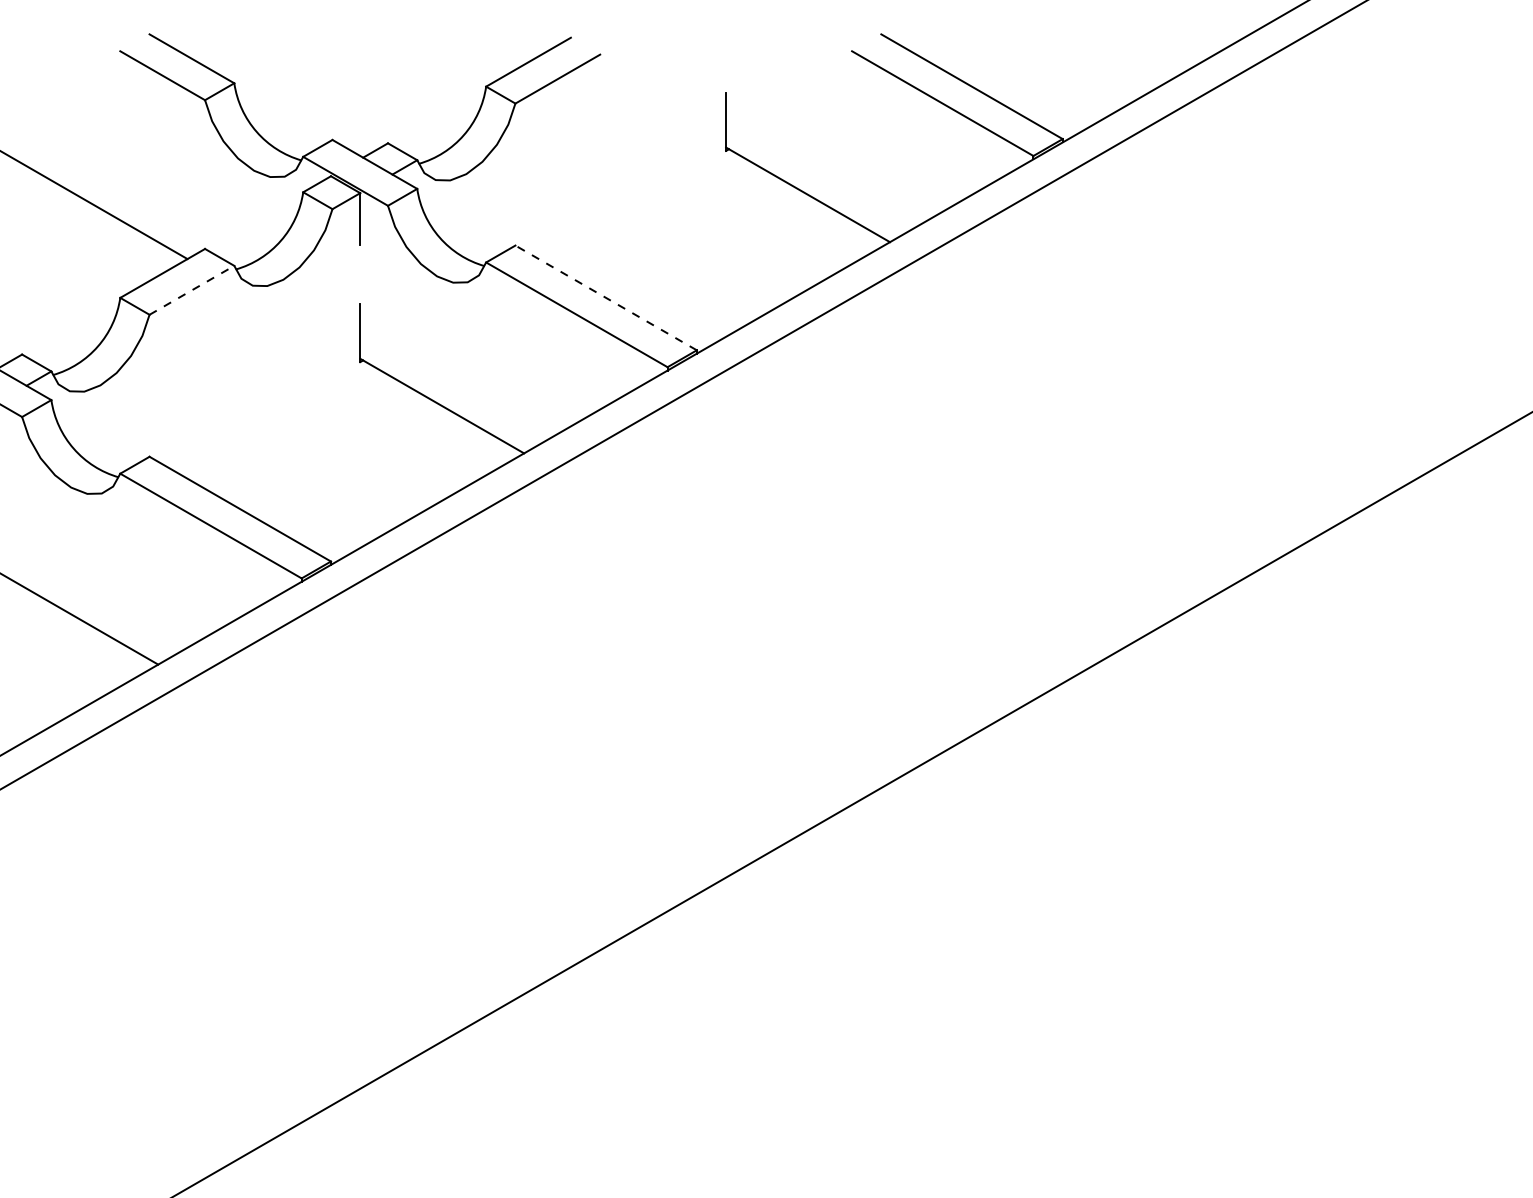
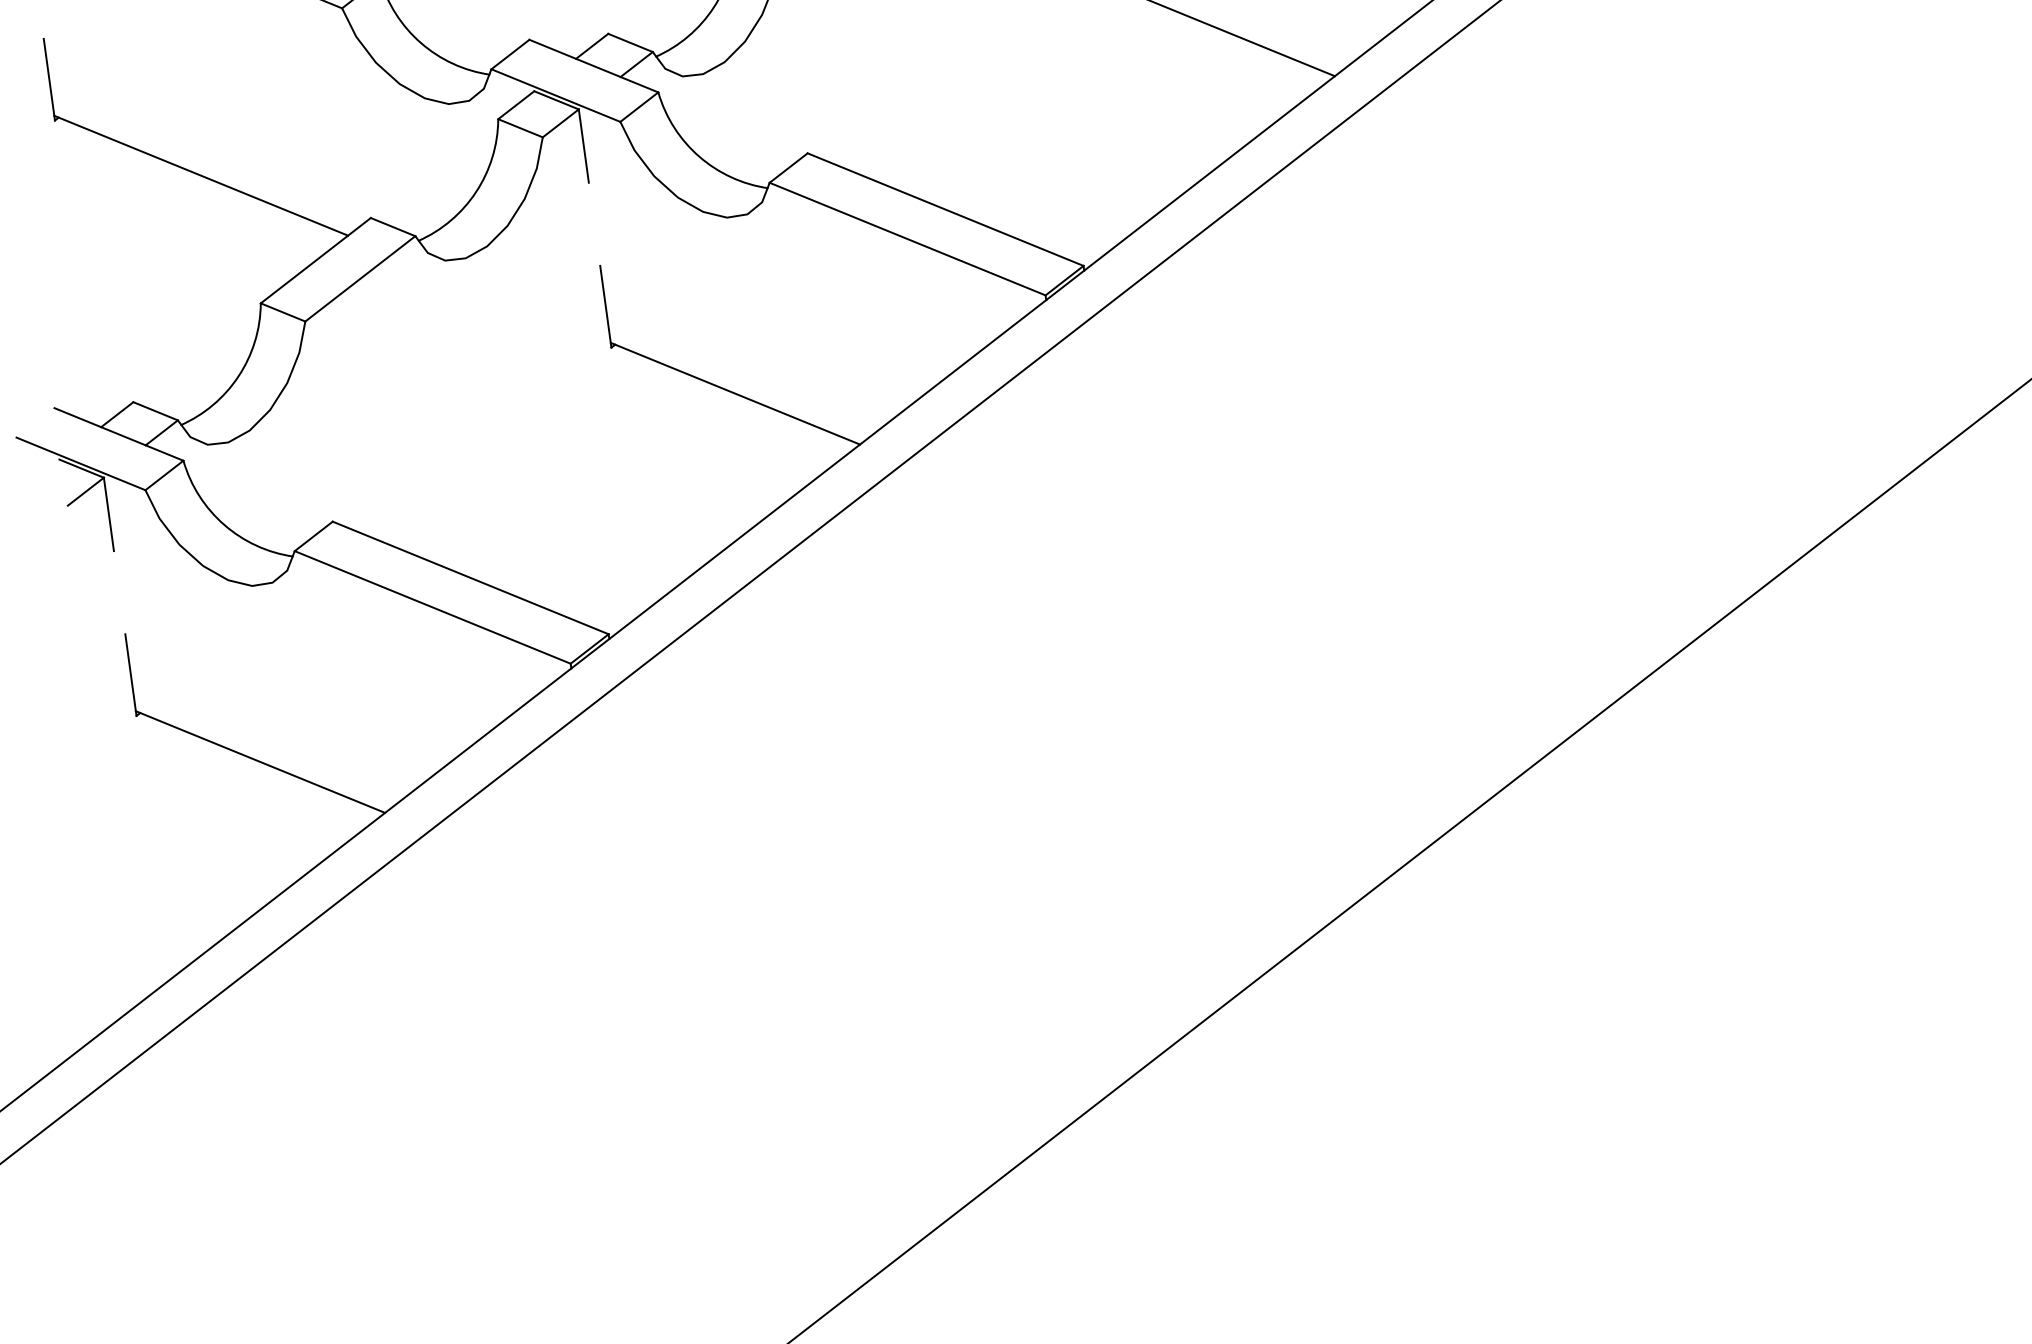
line: (191, 290) -> (359, 279), dashed -> solid
line: (606, 297) -> (946, 208), dashed -> solid

